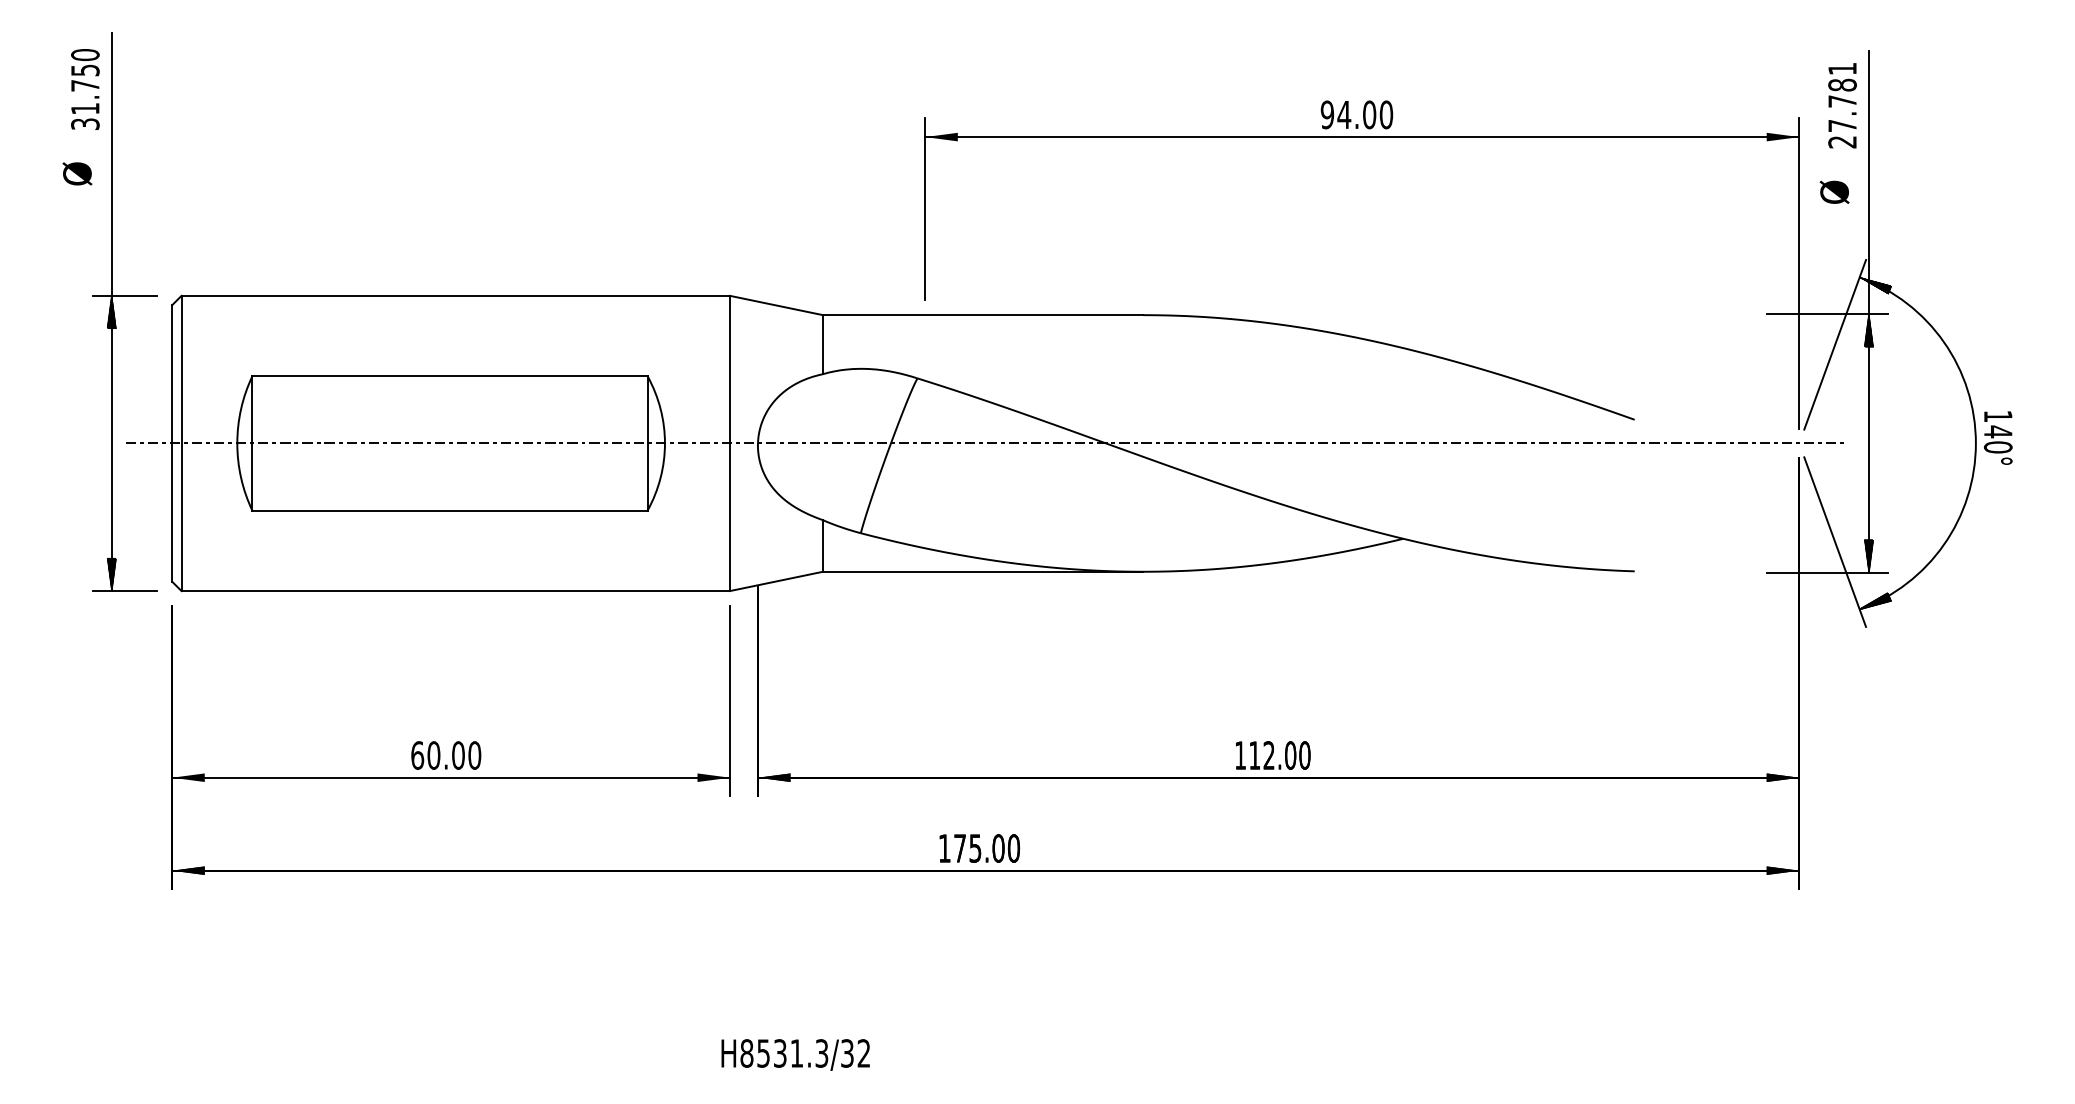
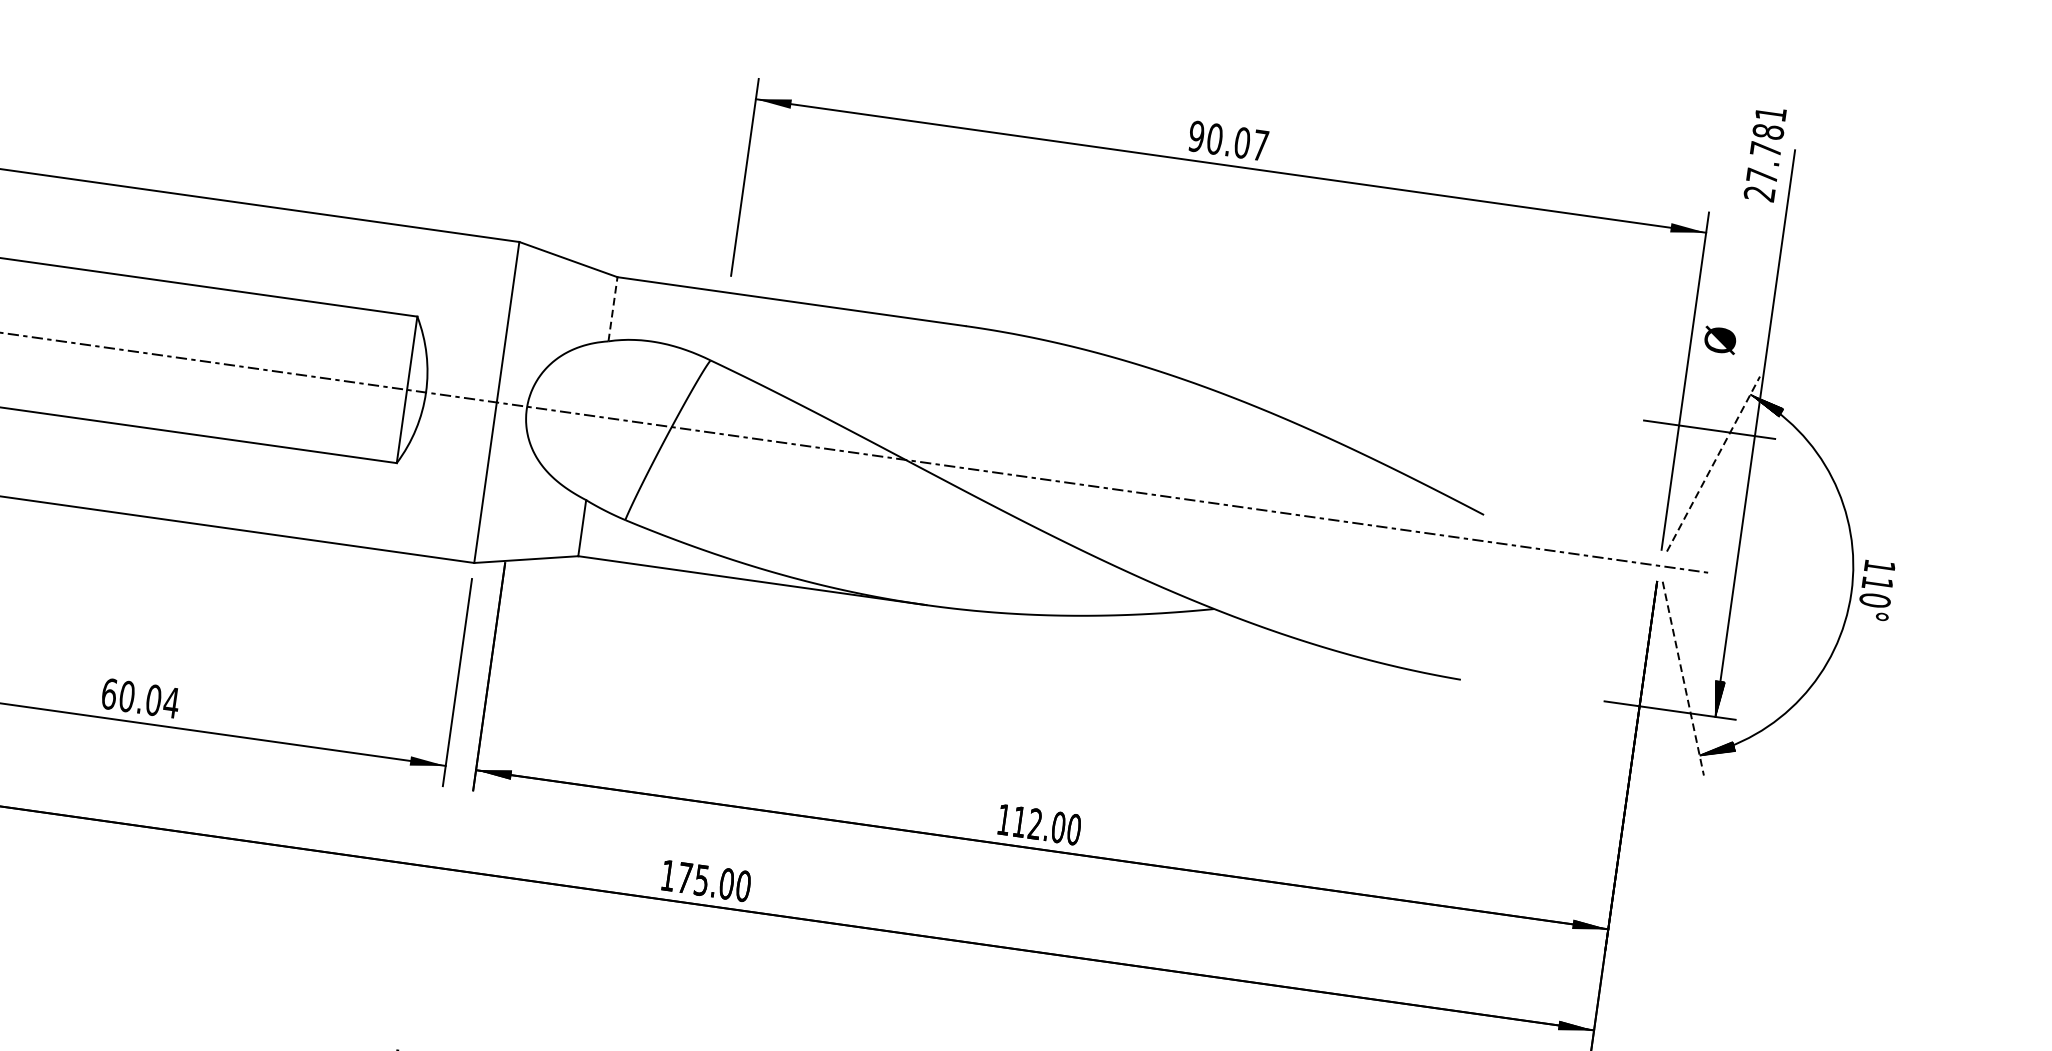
text: (1842, 105) -> (1765, 153), moved
text: (1365, 114) -> (1238, 141), 94.00 -> 90.07
text: (1834, 191) -> (1720, 339), moved
hatch: (1868, 330) -> (1751, 453), removed
line: (823, 344) -> (613, 309), solid -> dashed
line: (1835, 344) -> (1713, 463), solid -> dashed
text: (1998, 431) -> (1877, 583), 140° -> 110°
line: (1835, 542) -> (1683, 679), solid -> dashed
text: (474, 755) -> (171, 702), 60.00 -> 60.04

